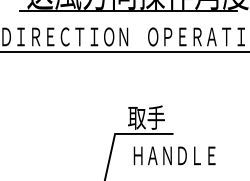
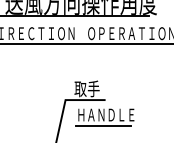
line: (170, 171) -> (103, 125), added

